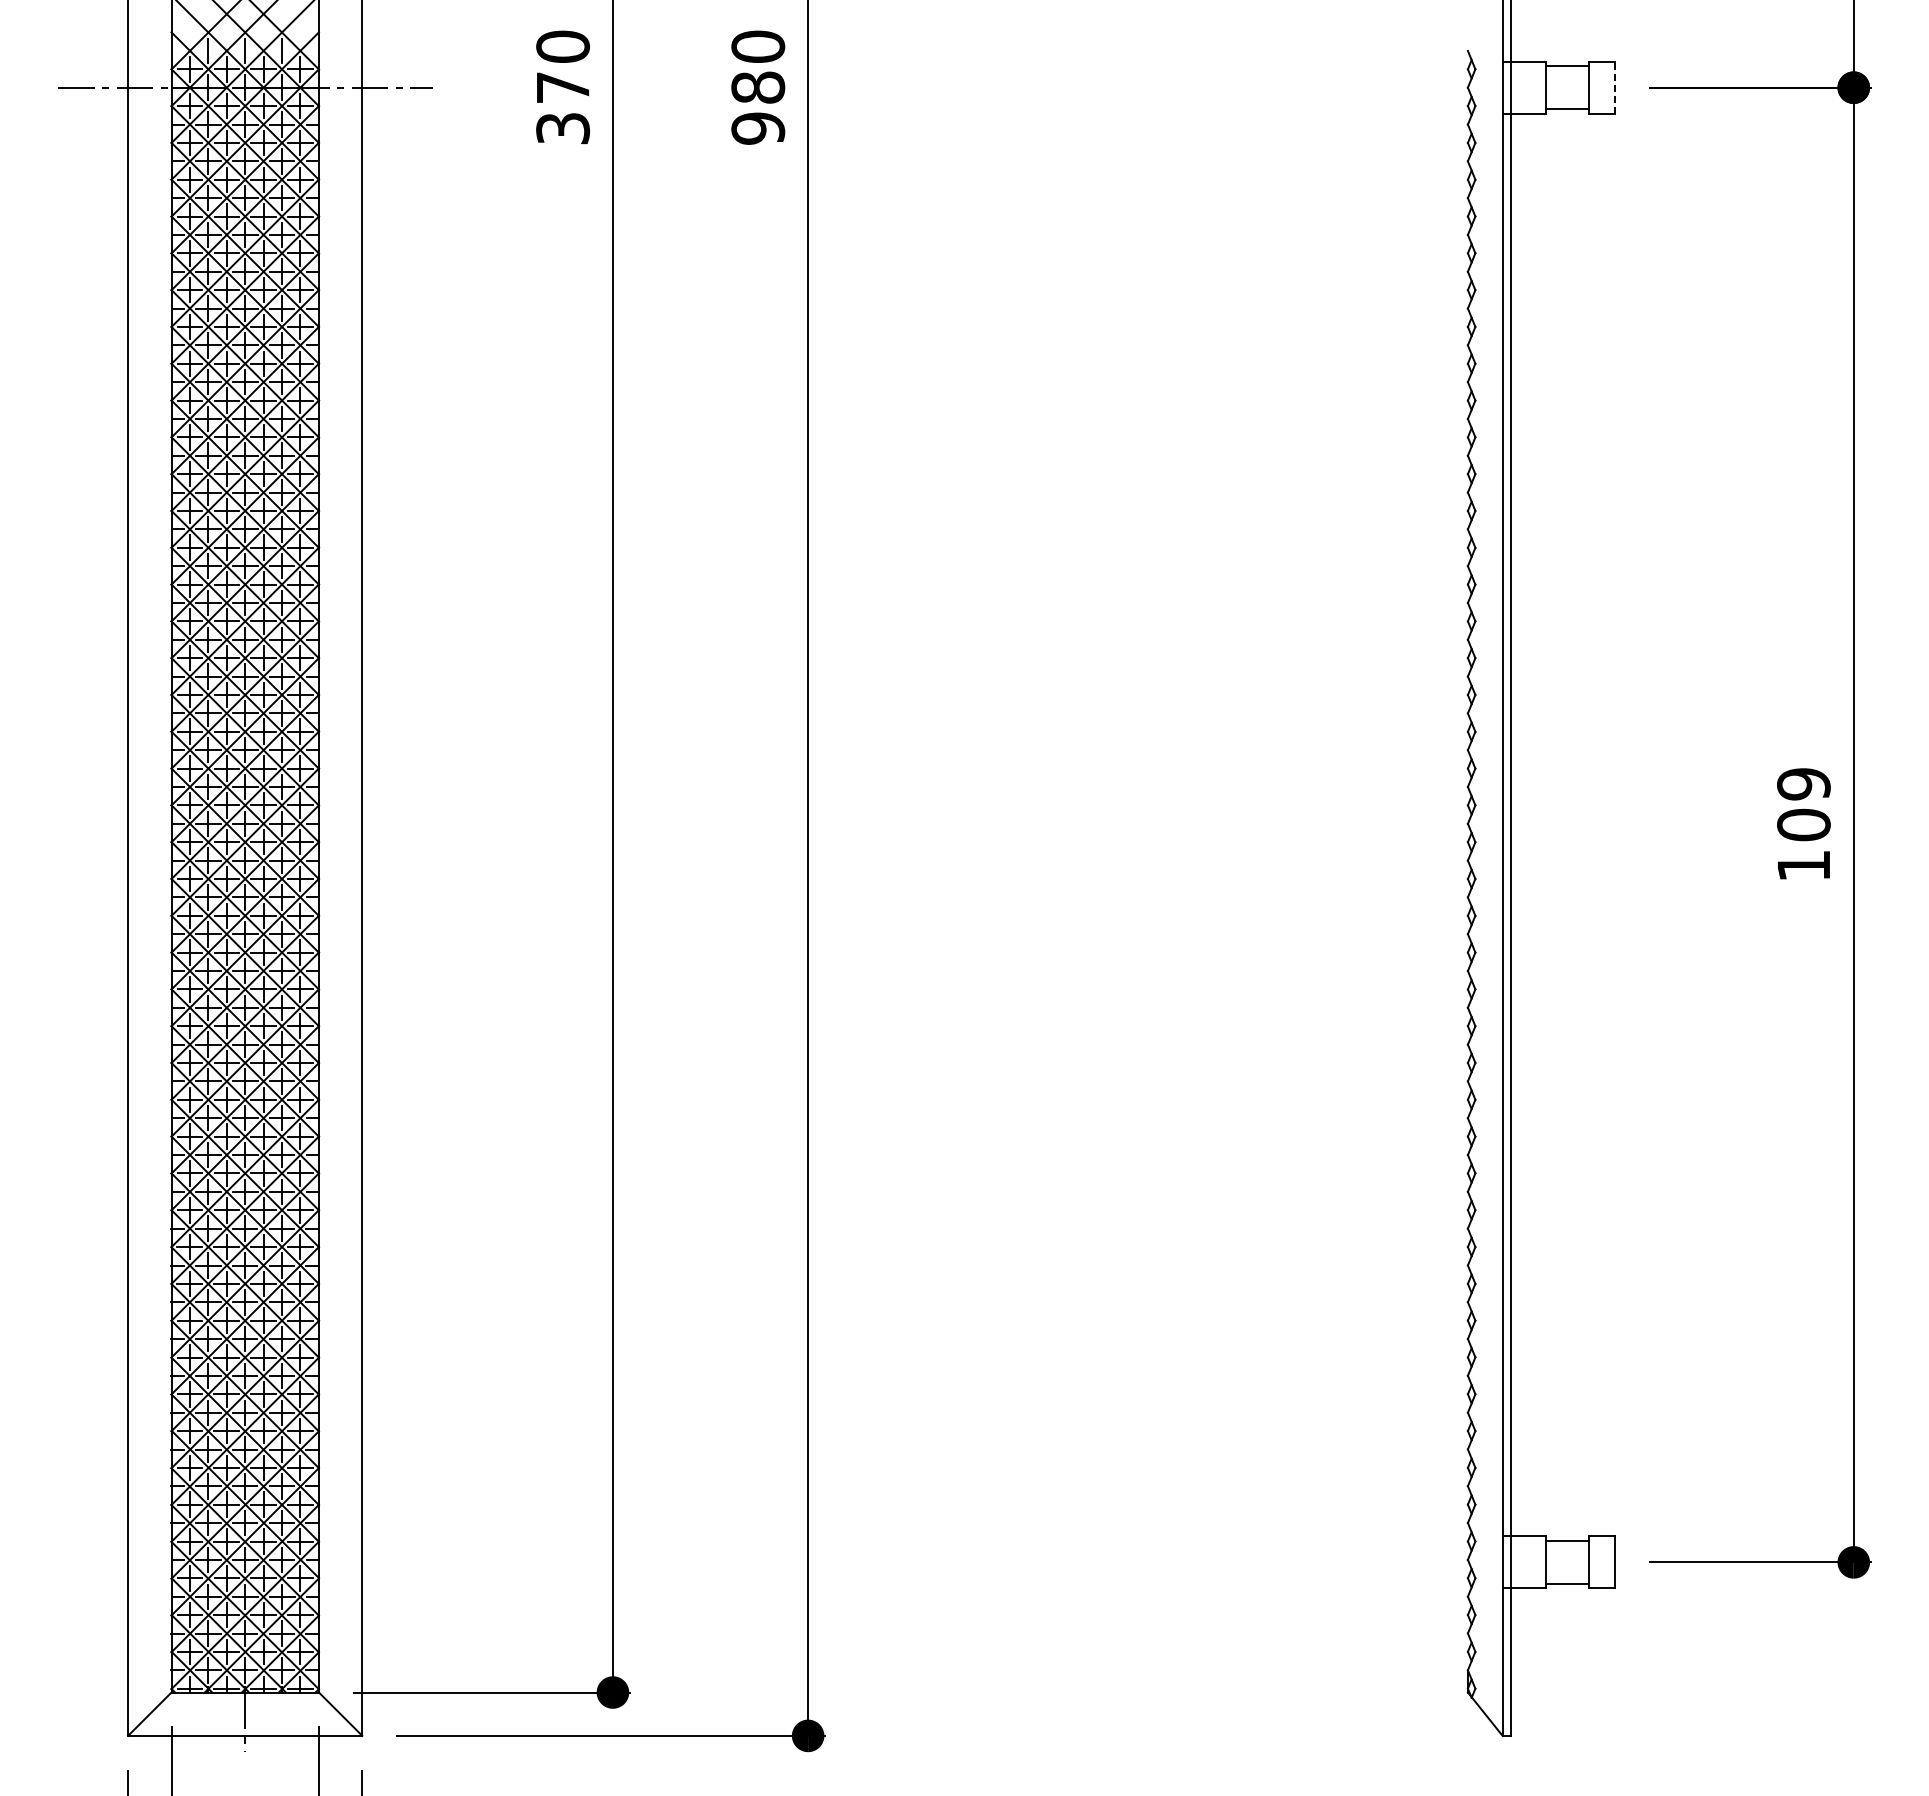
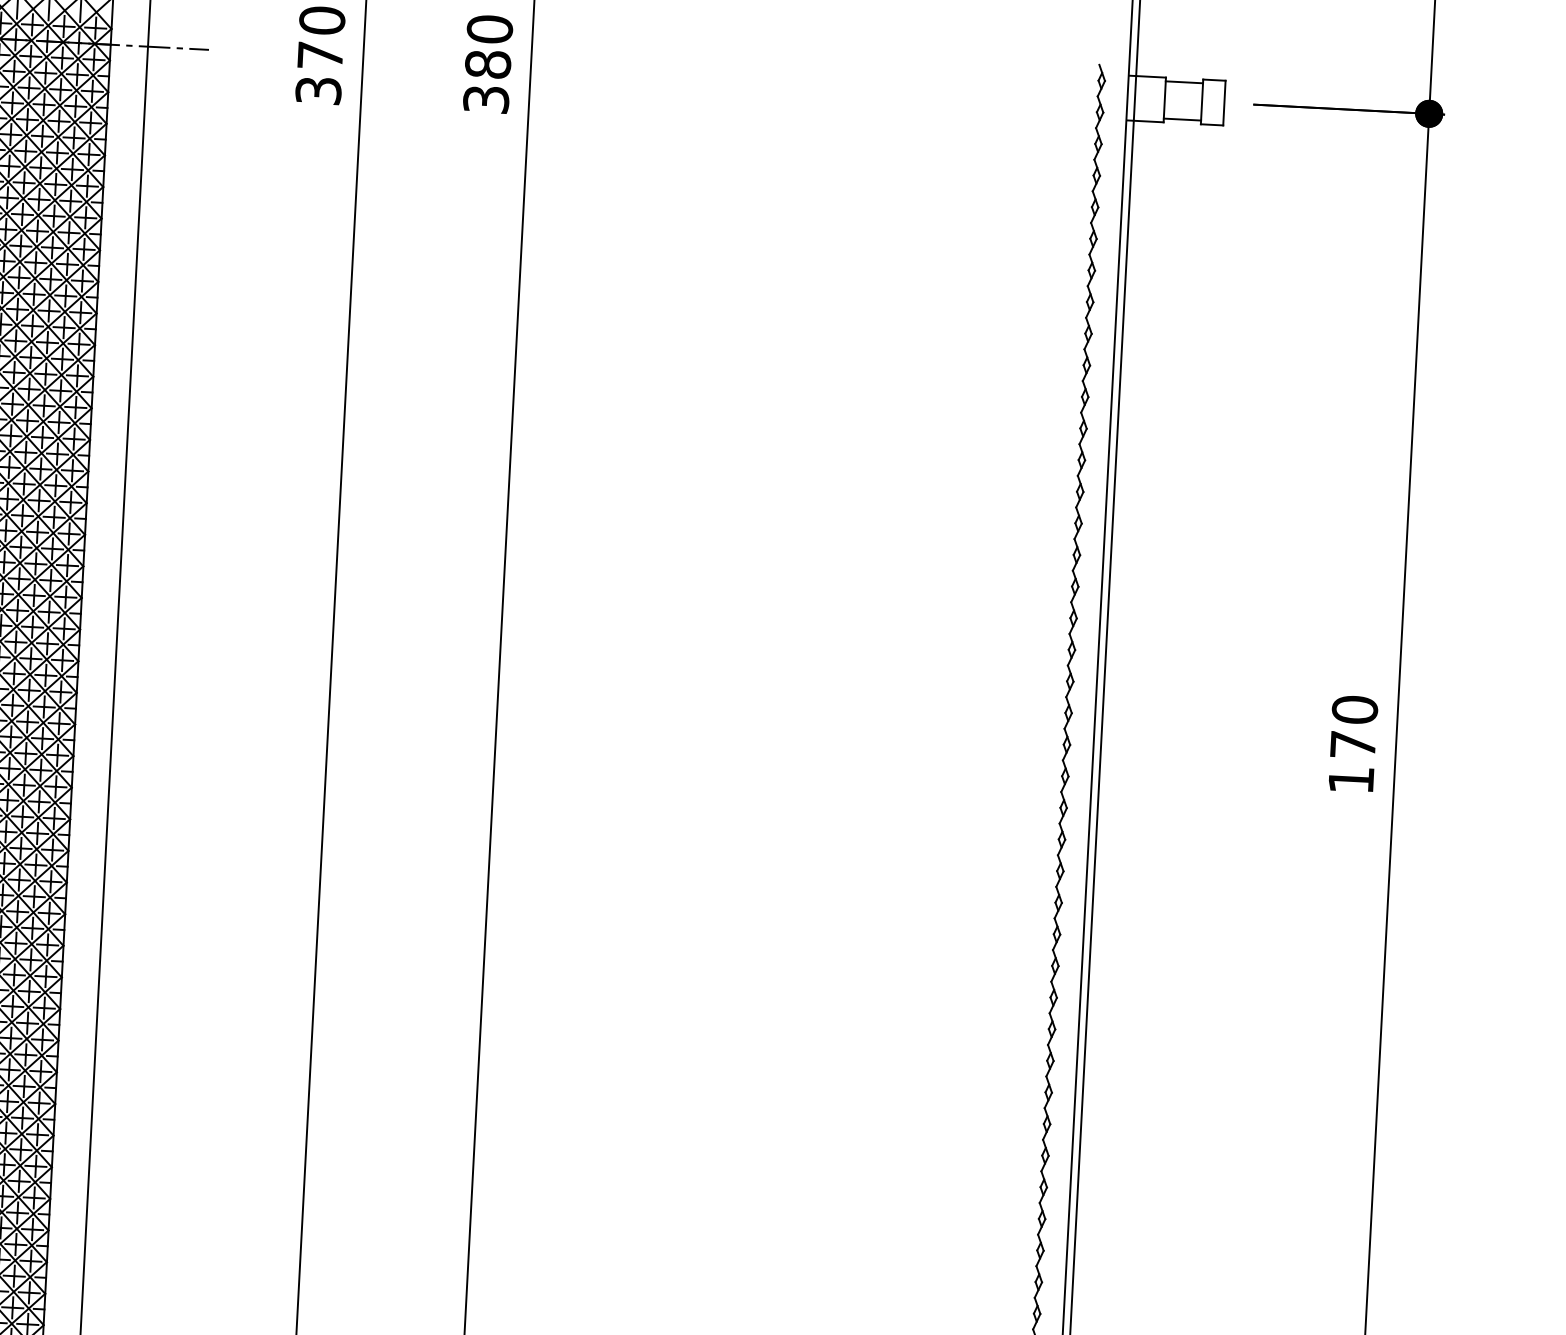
line: (1615, 87) -> (1224, 102), dashed -> solid
text: (758, 128) -> (486, 99), 980 -> 380
text: (1803, 804) -> (1353, 727), 109 -> 170

